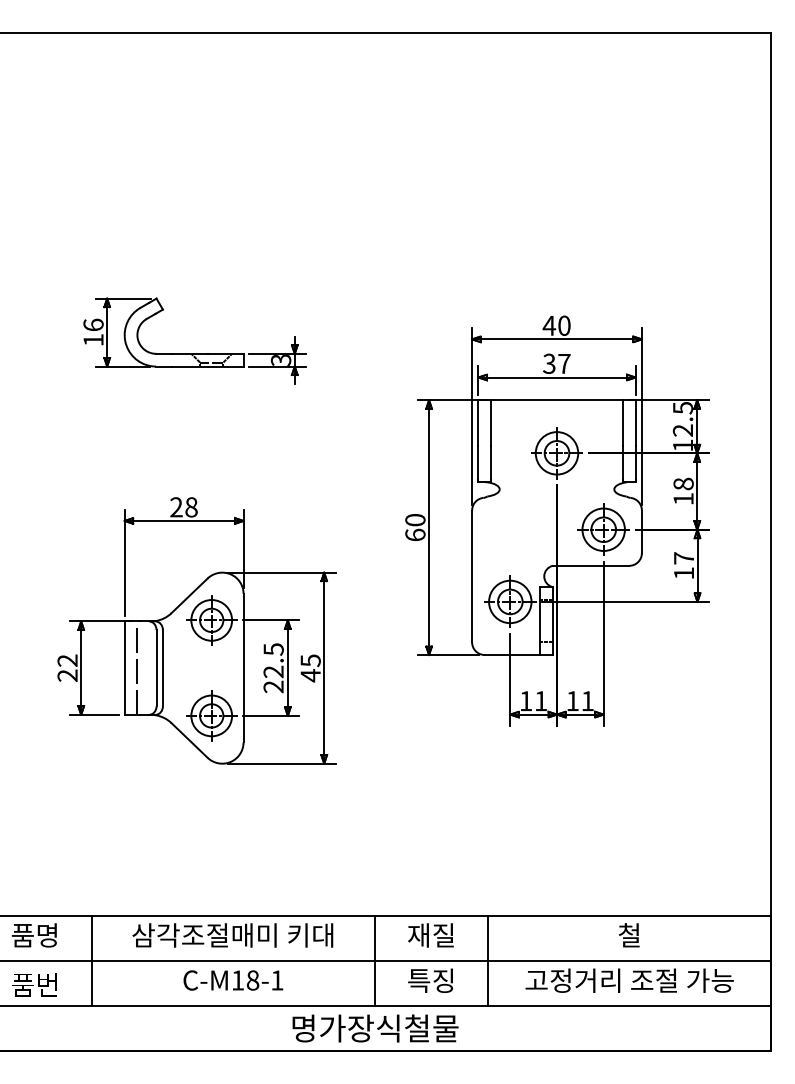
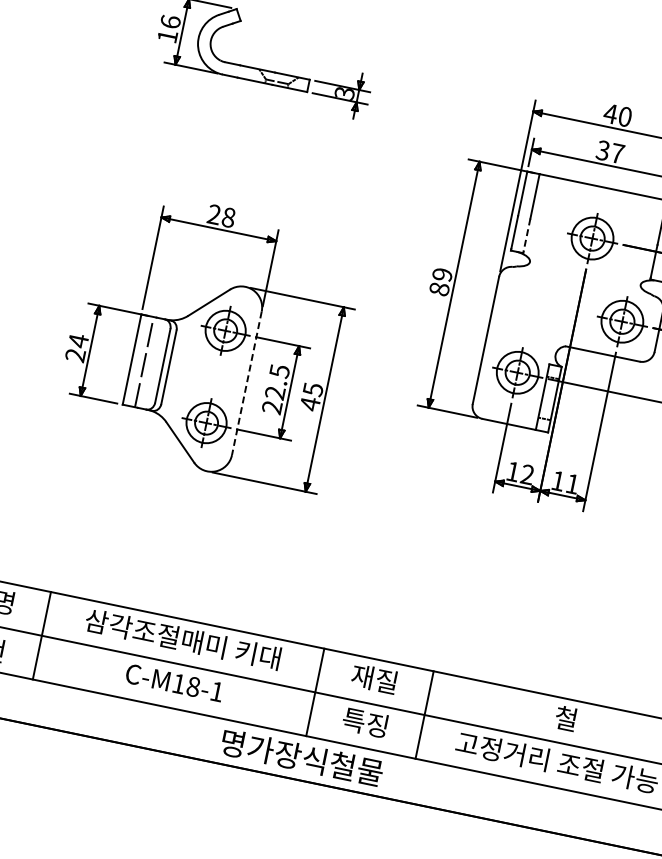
line: (491, 463) -> (527, 235), solid -> dashed
text: (415, 527) -> (441, 281), 60 -> 89
text: (67, 660) -> (78, 340), 22 -> 24
line: (243, 668) -> (246, 383), solid -> dashed
text: (540, 701) -> (526, 474), 11 -> 12

